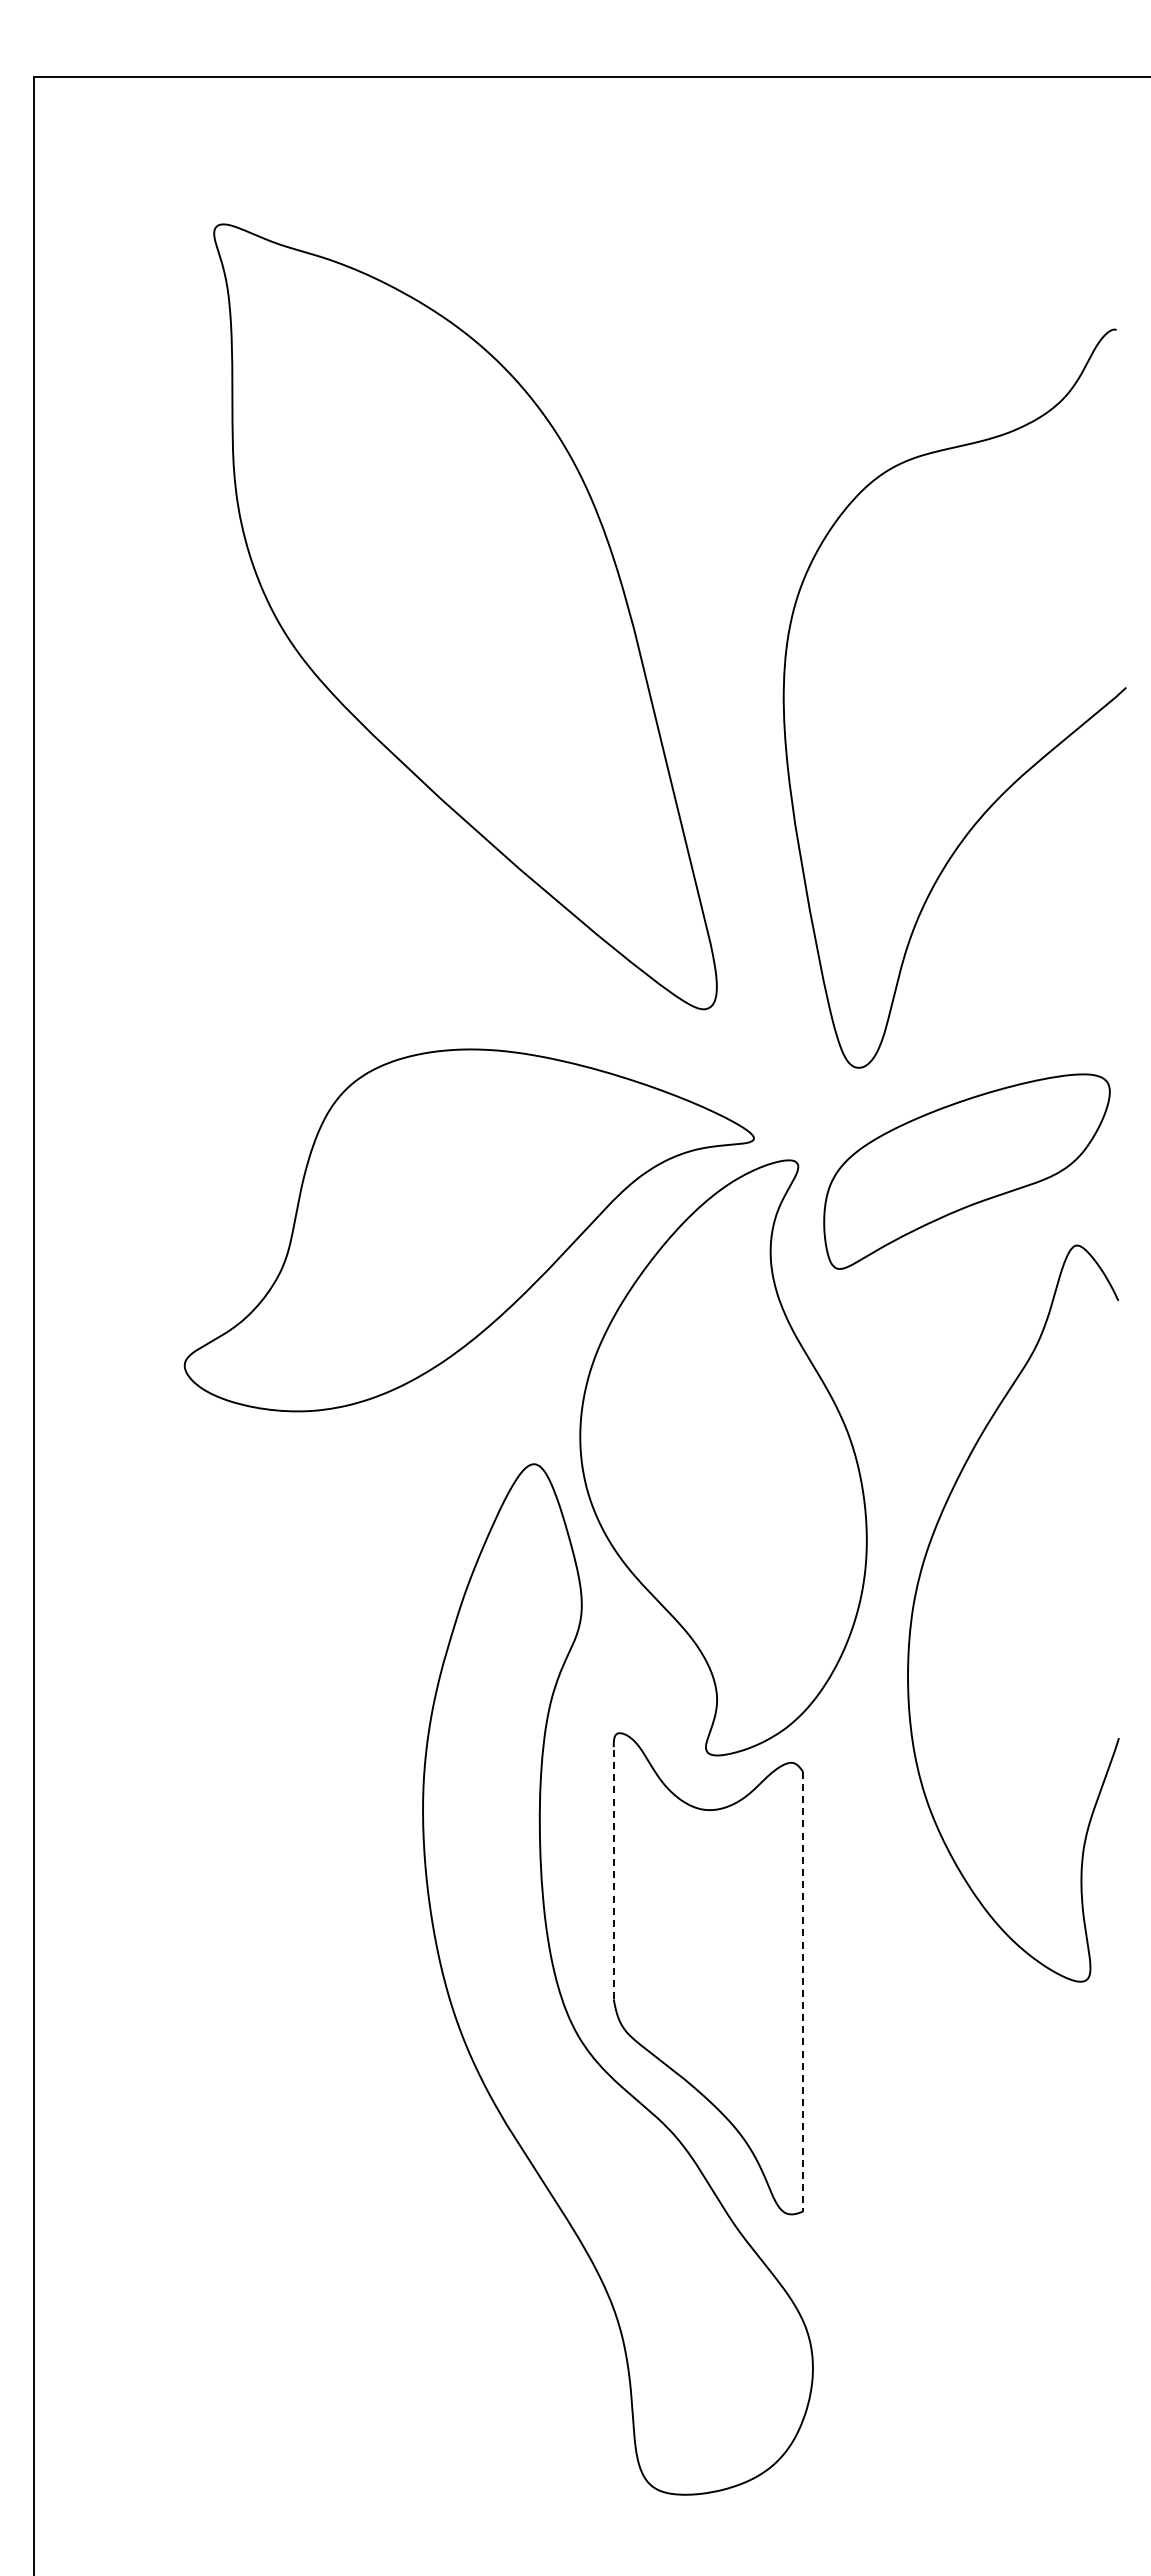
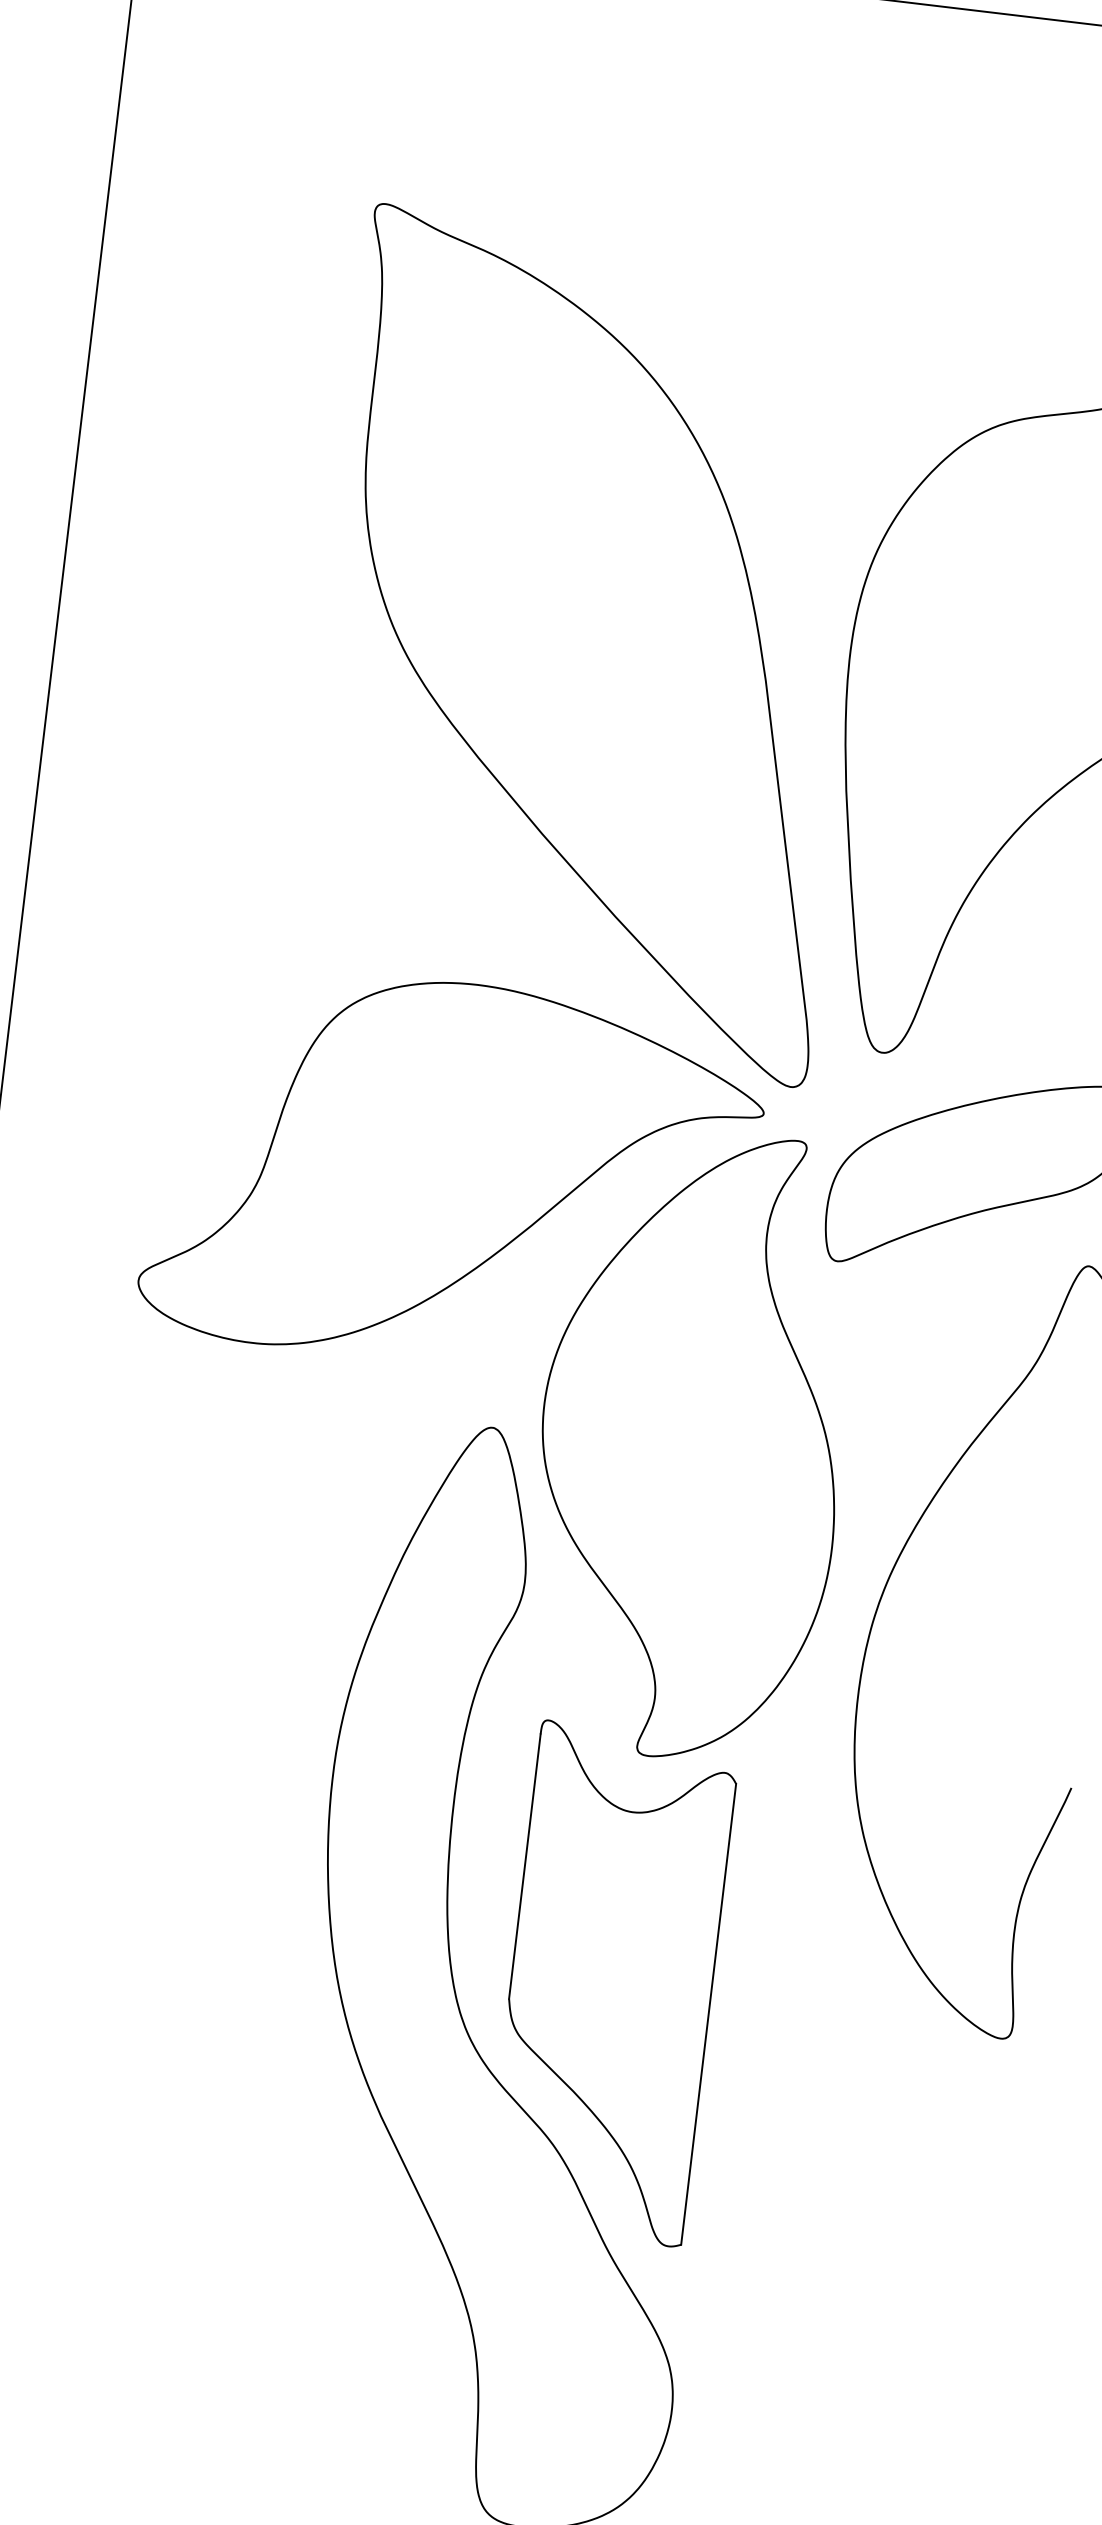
part: (465, 616) -> (590, 645), moved
line: (613, 1872) -> (524, 1865), dashed -> solid
line: (803, 1991) -> (709, 2014), dashed -> solid

